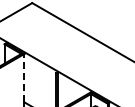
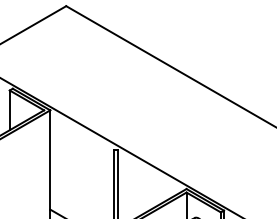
line: (24, 77) -> (50, 158), dashed -> solid

